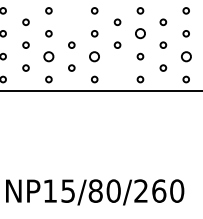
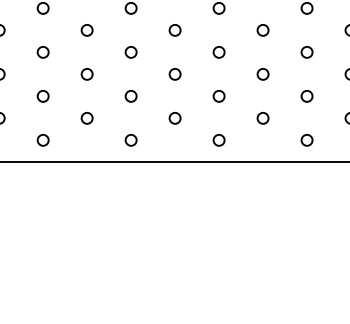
circle: (71, 21) -> (86, 28), added
circle: (140, 33) -> (219, 51), size x0.62
circle: (48, 56) -> (42, 96), size x0.62
circle: (94, 56) -> (130, 96), size x0.62
circle: (185, 56) -> (305, 96), size x0.62
circle: (117, 67) -> (174, 117), added

